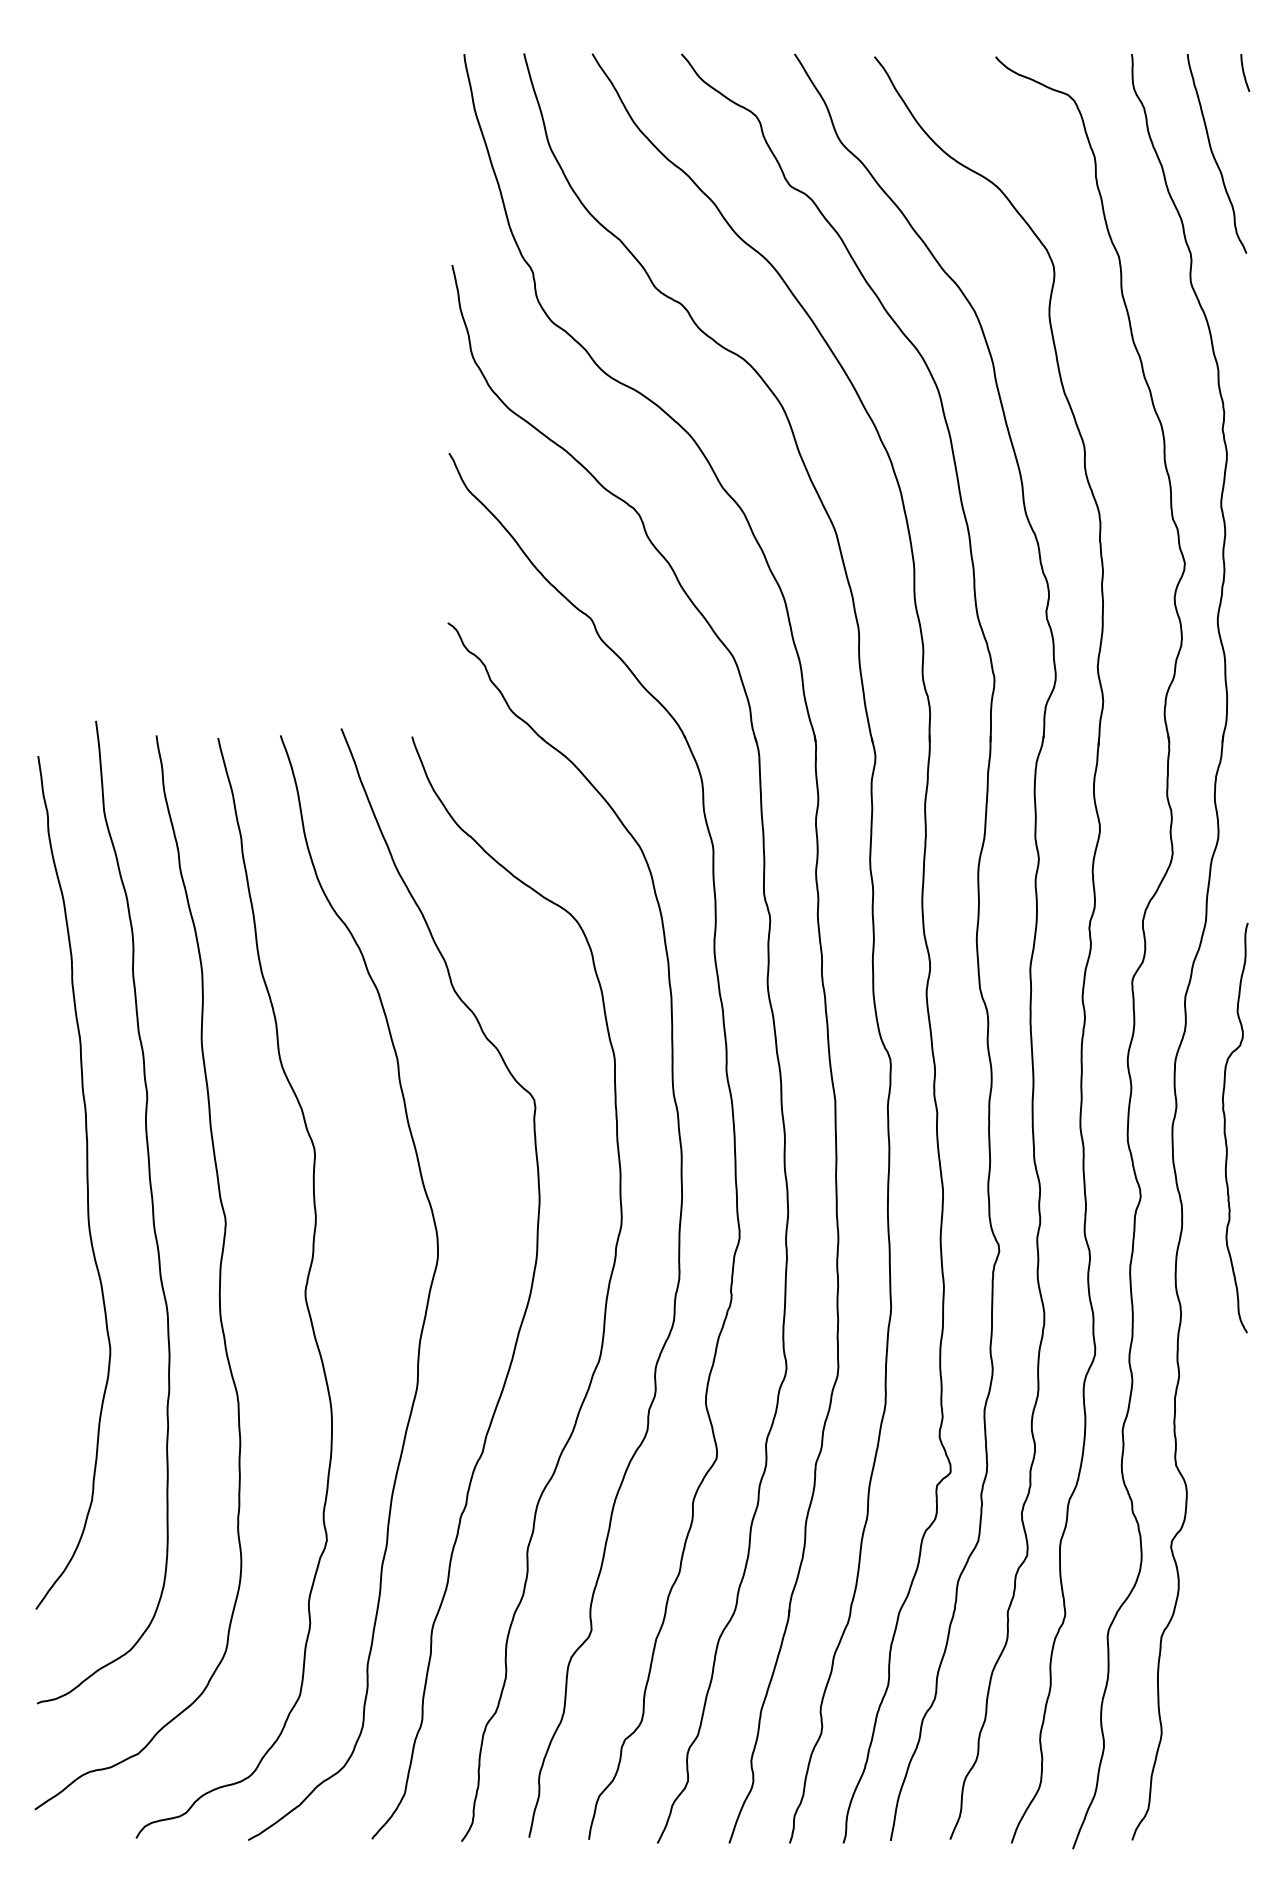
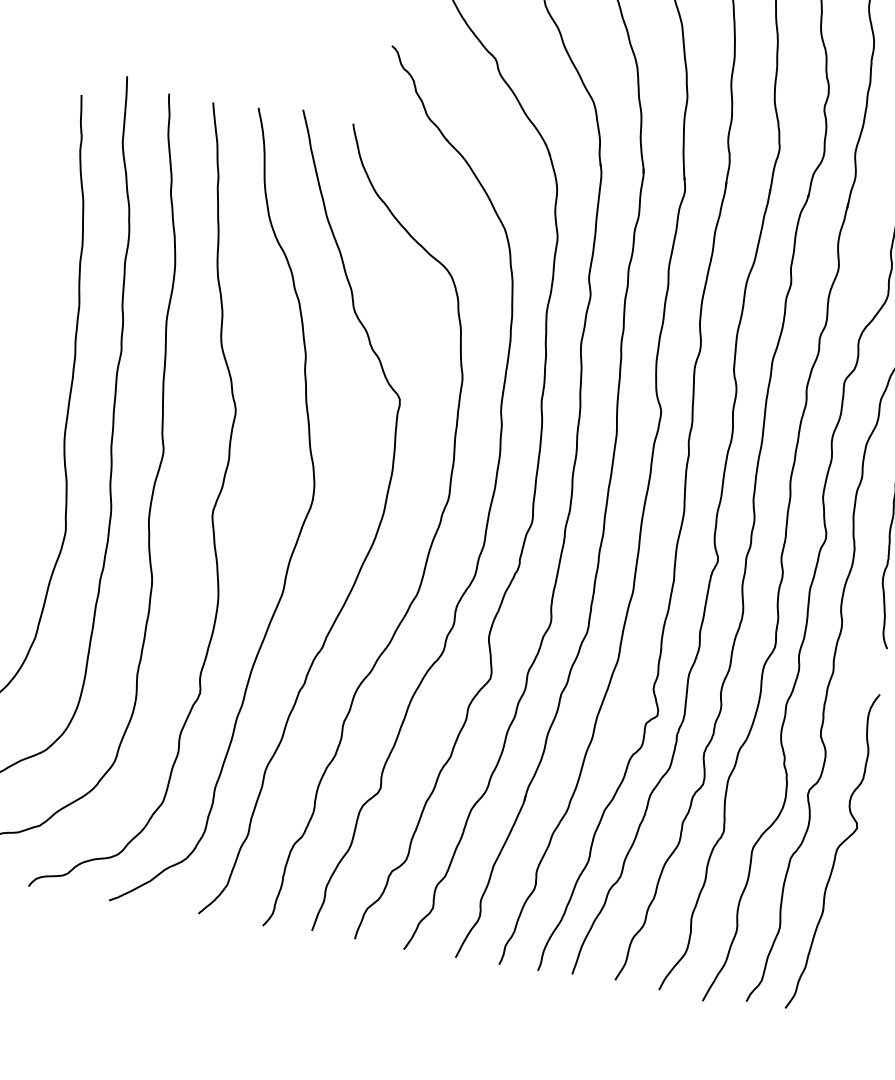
curve: (1220, 1620) -> (835, 853), added

